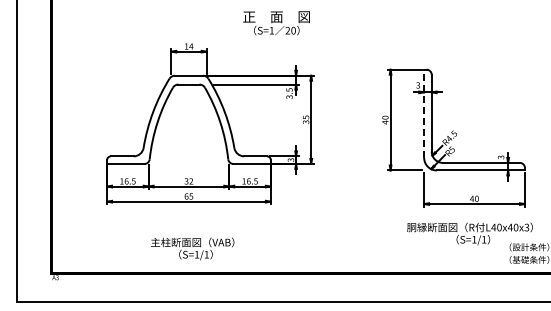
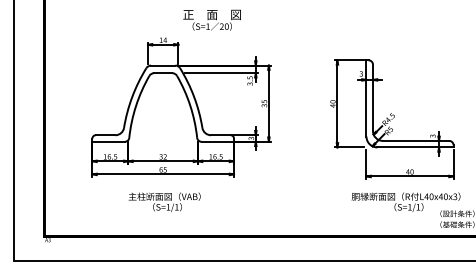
text: (276, 23) -> (212, 20), moved
line: (424, 113) -> (366, 98), dashed -> solid
text: (192, 248) -> (164, 201), moved

